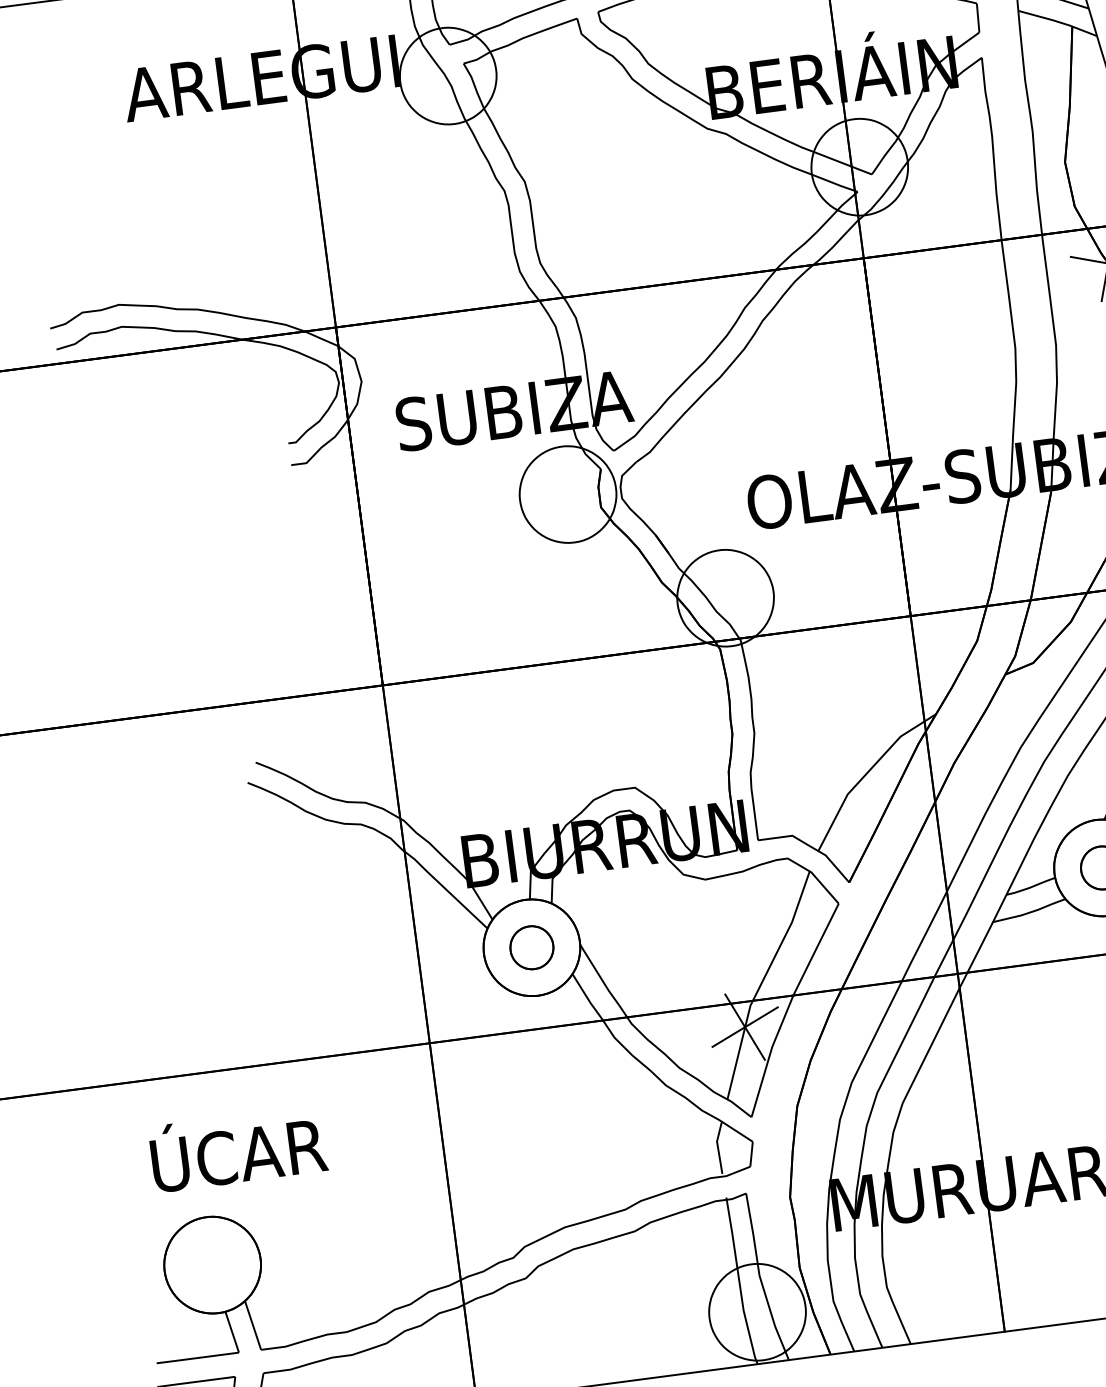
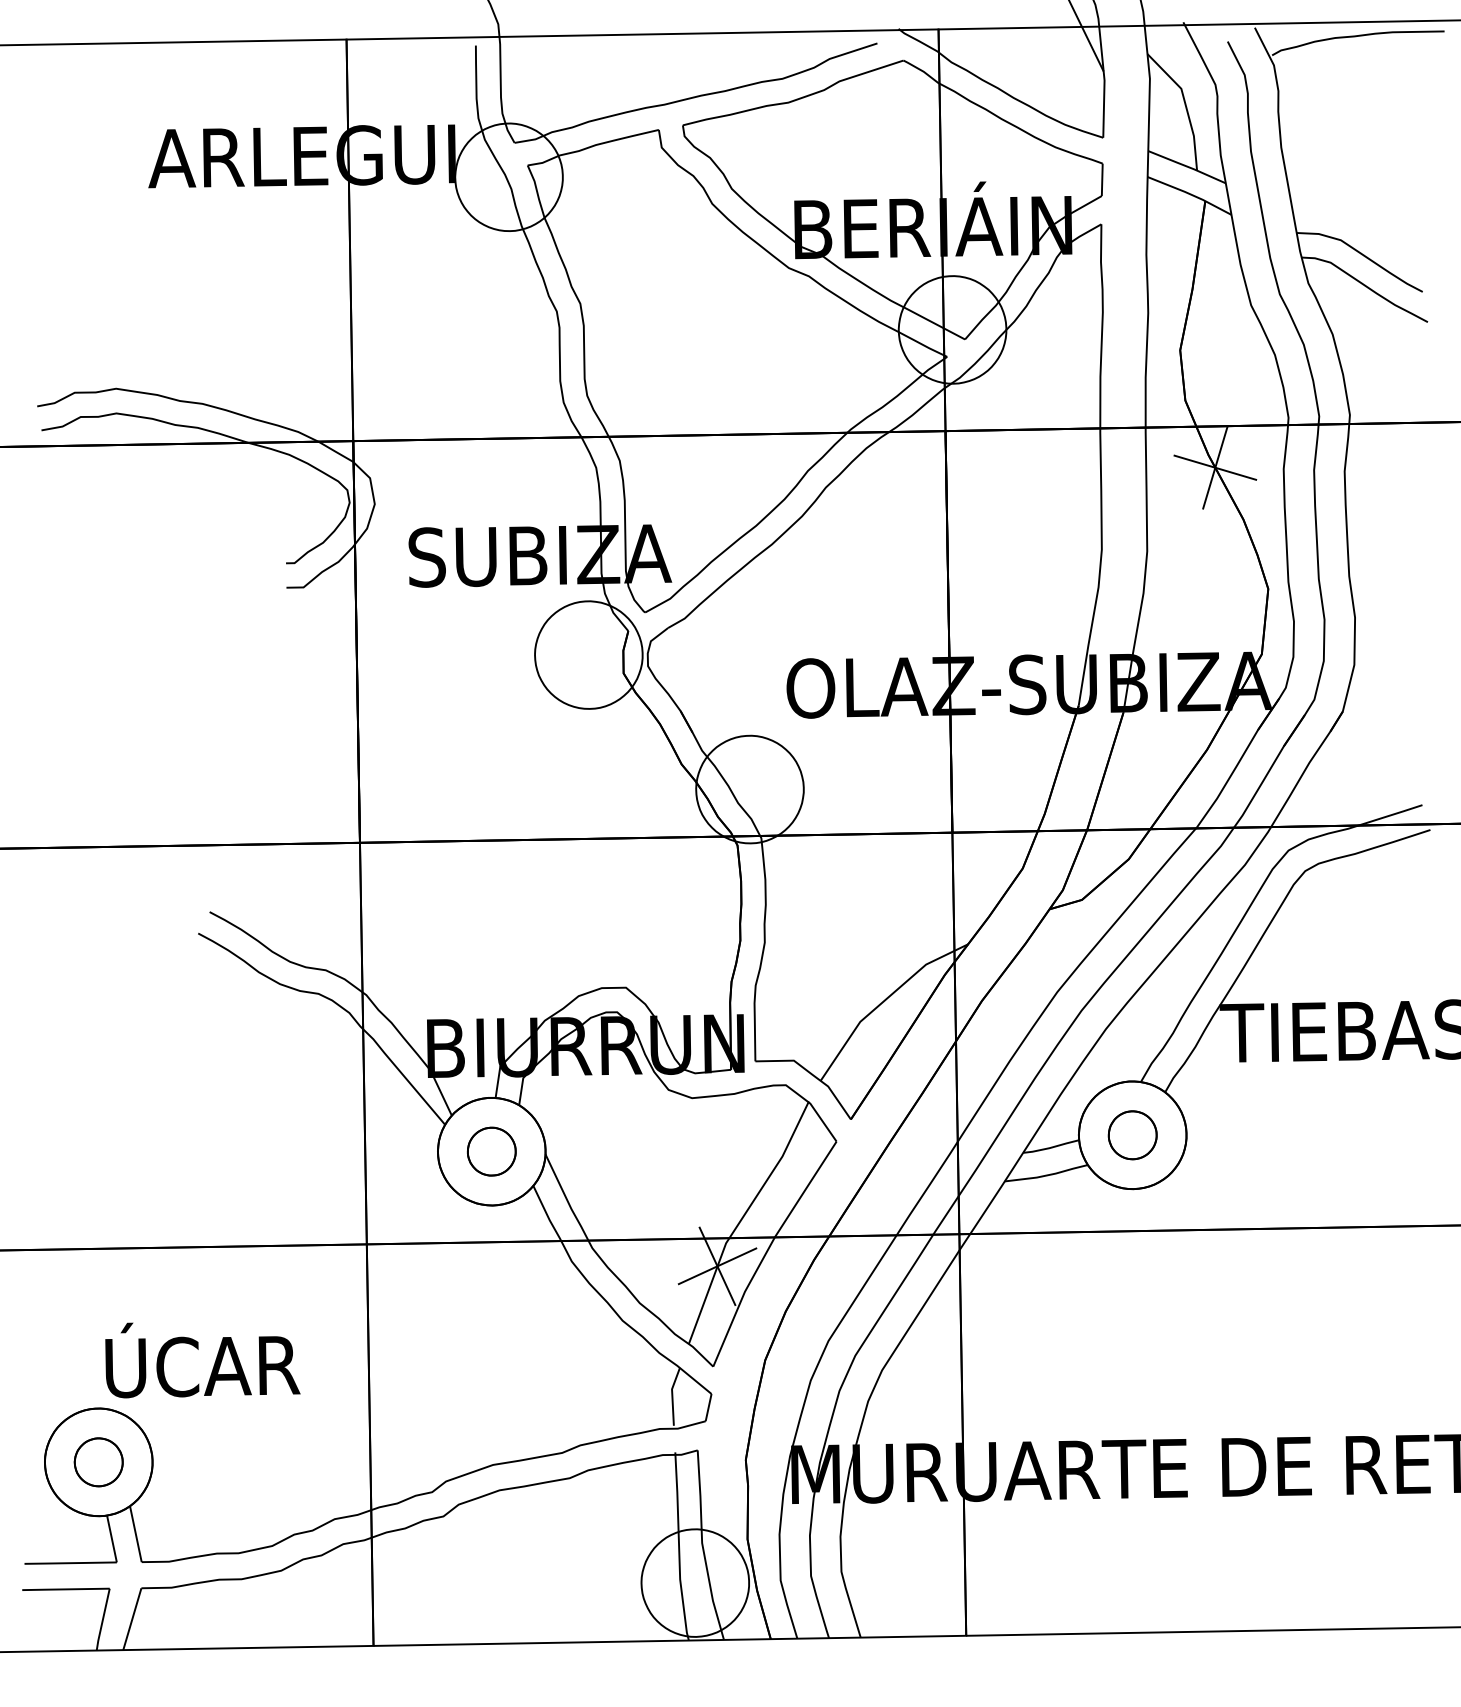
text: (238, 1150) -> (202, 1360), moved
part: (212, 1265) -> (98, 1462), added

